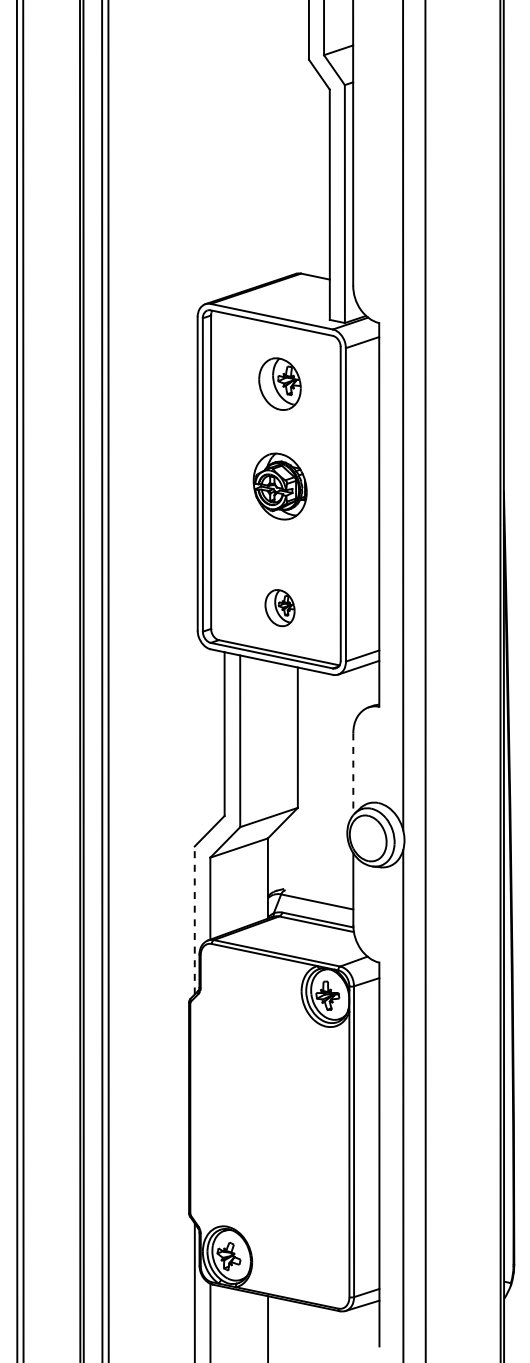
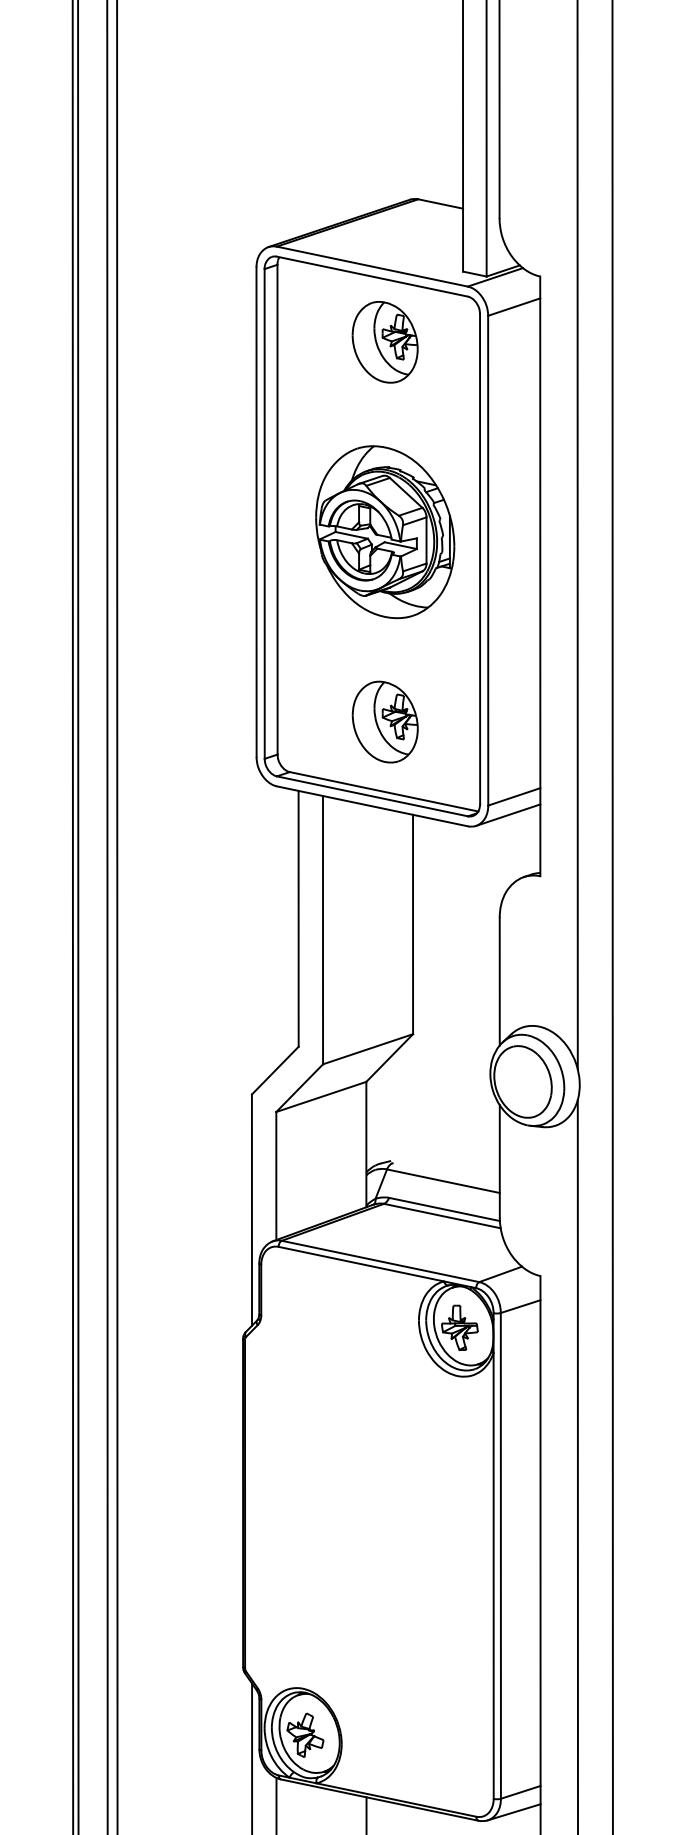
part: (279, 383) -> (384, 341), moved
part: (280, 486) -> (385, 531), size x1.67
part: (279, 607) -> (384, 721), size x1.43
line: (353, 774) -> (500, 982), dashed -> solid
line: (194, 919) -> (251, 1208), dashed -> solid

